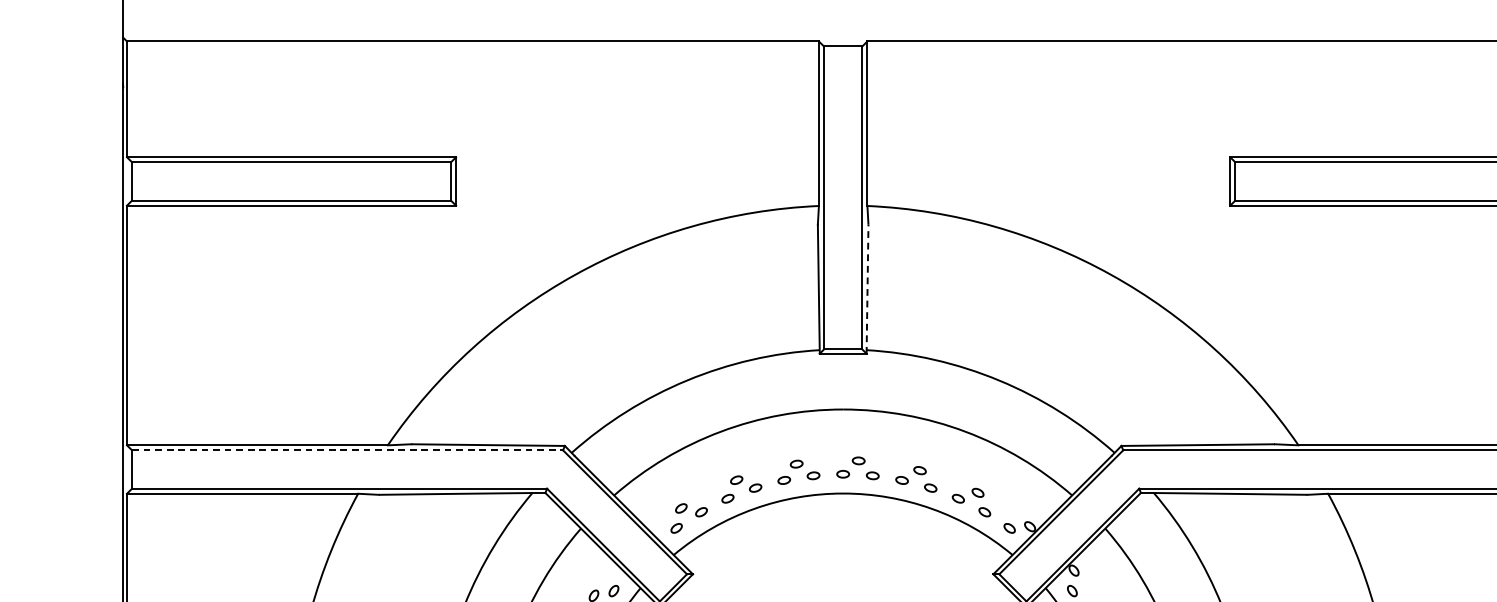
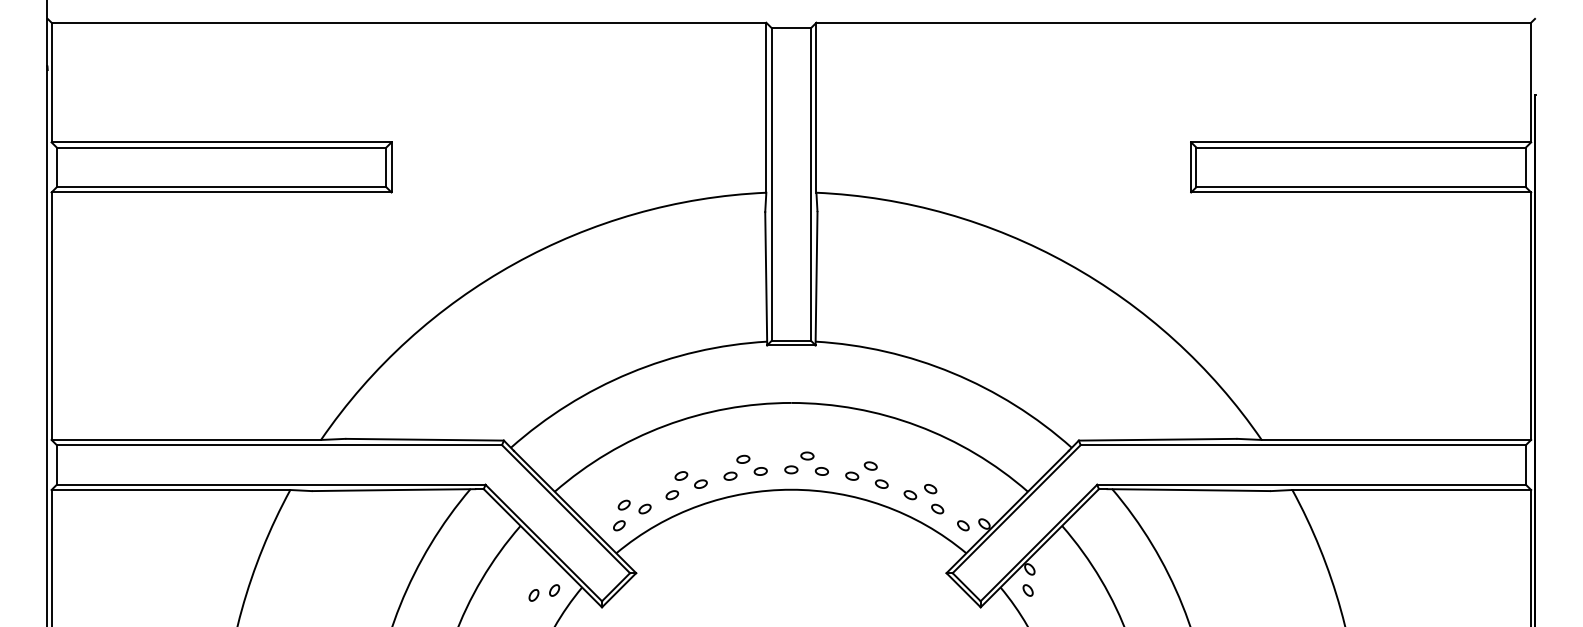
line: (867, 289) -> (816, 278), dashed -> solid
line: (347, 450) -> (279, 445), dashed -> solid

